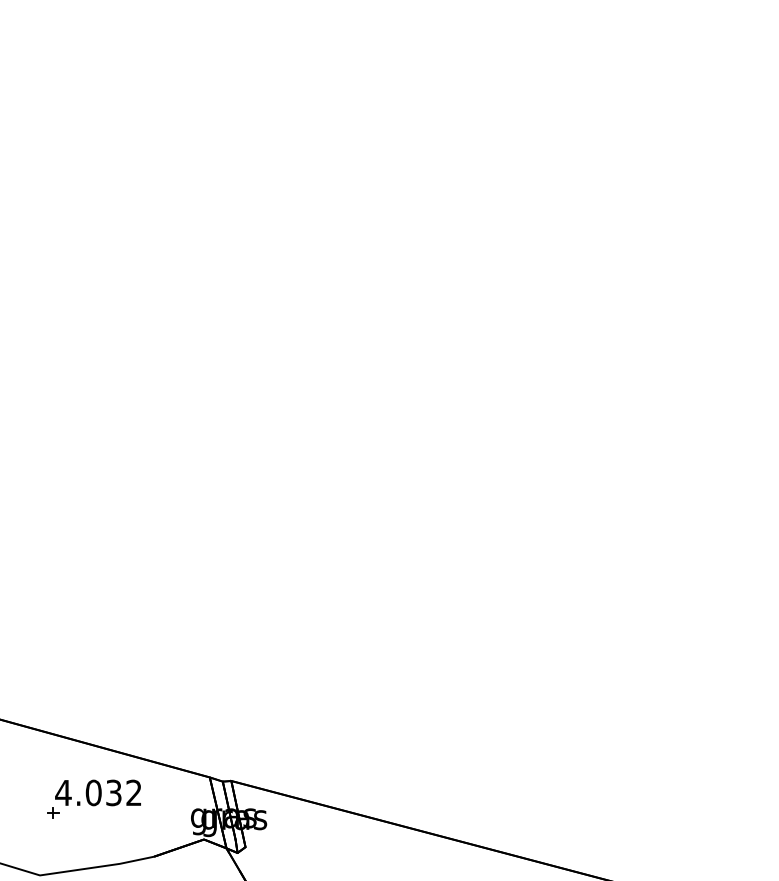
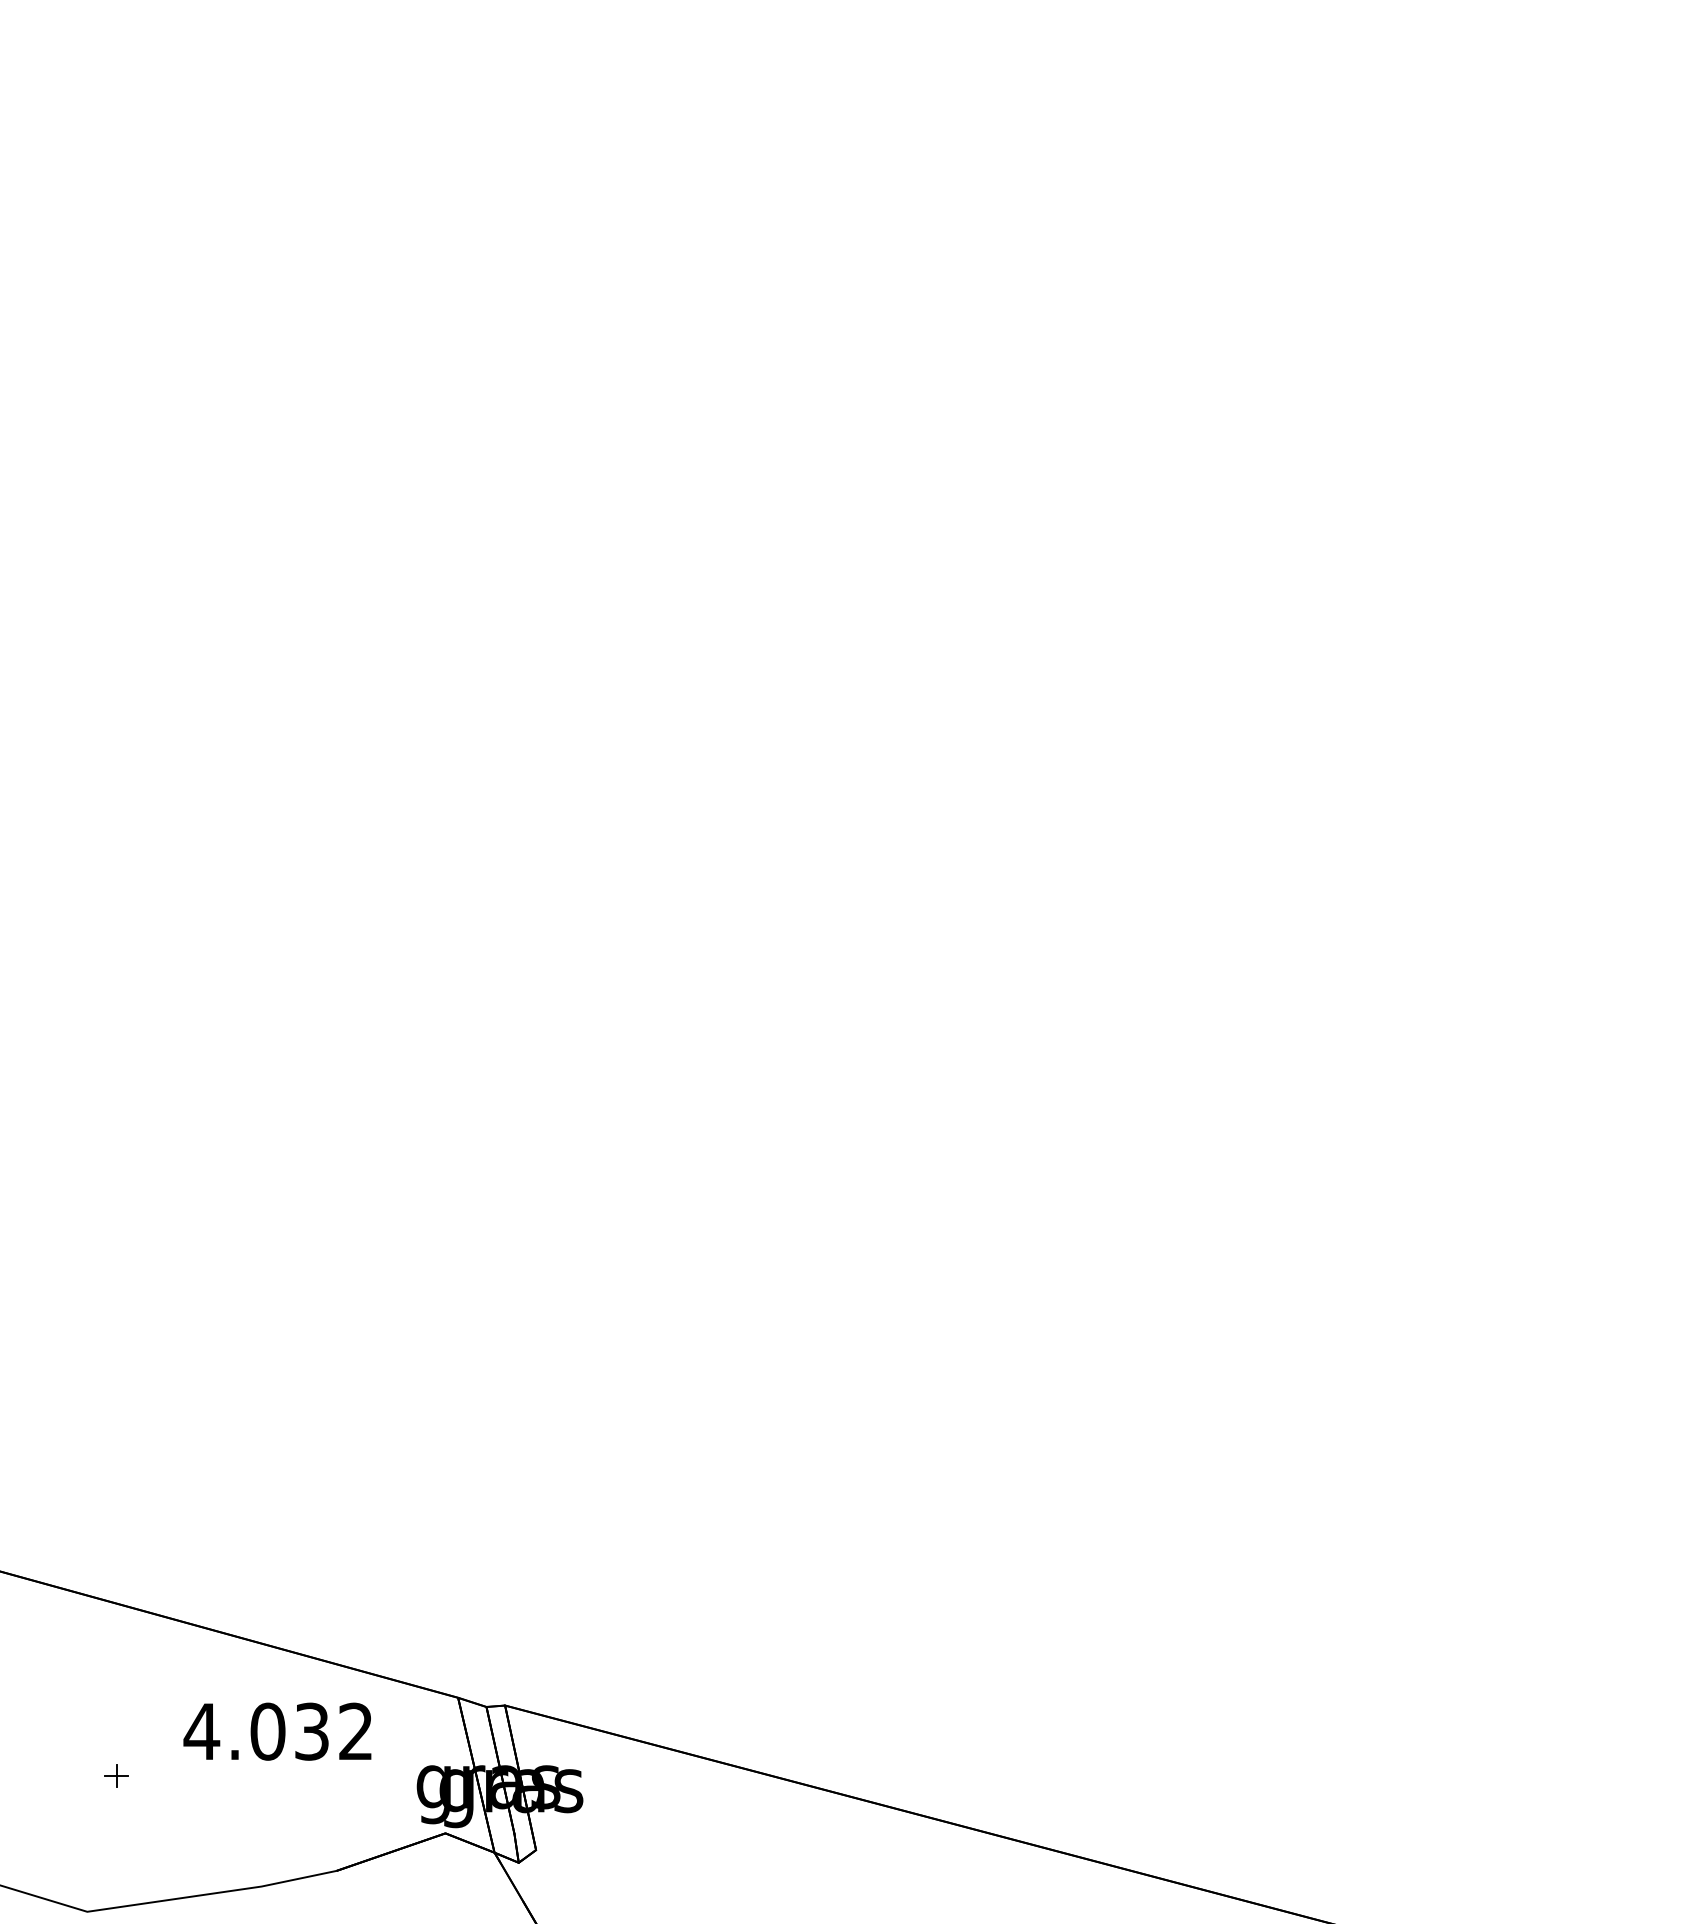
text: (97, 792) -> (276, 1730), moved

